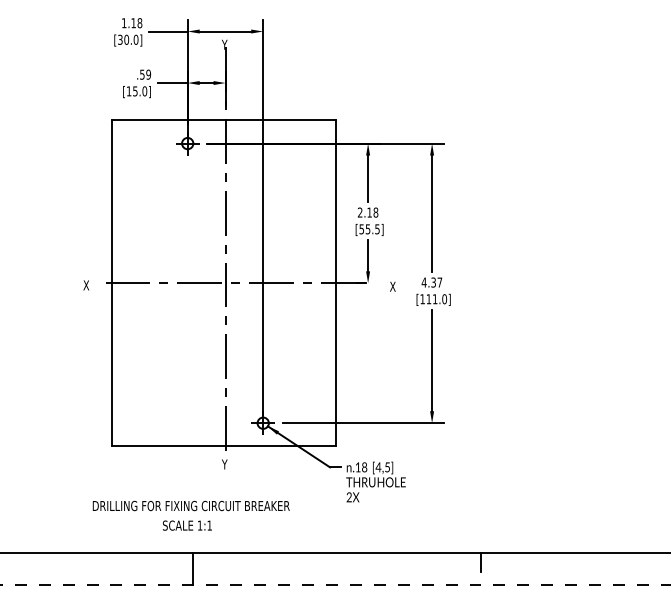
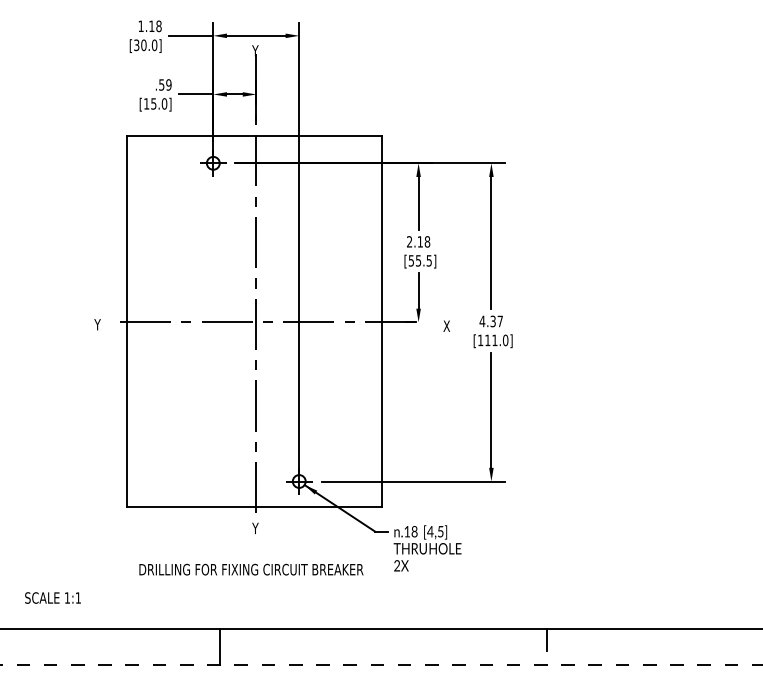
text: (85, 285) -> (97, 324), X -> Y
text: (191, 505) -> (251, 569), moved
text: (186, 525) -> (52, 597), moved

